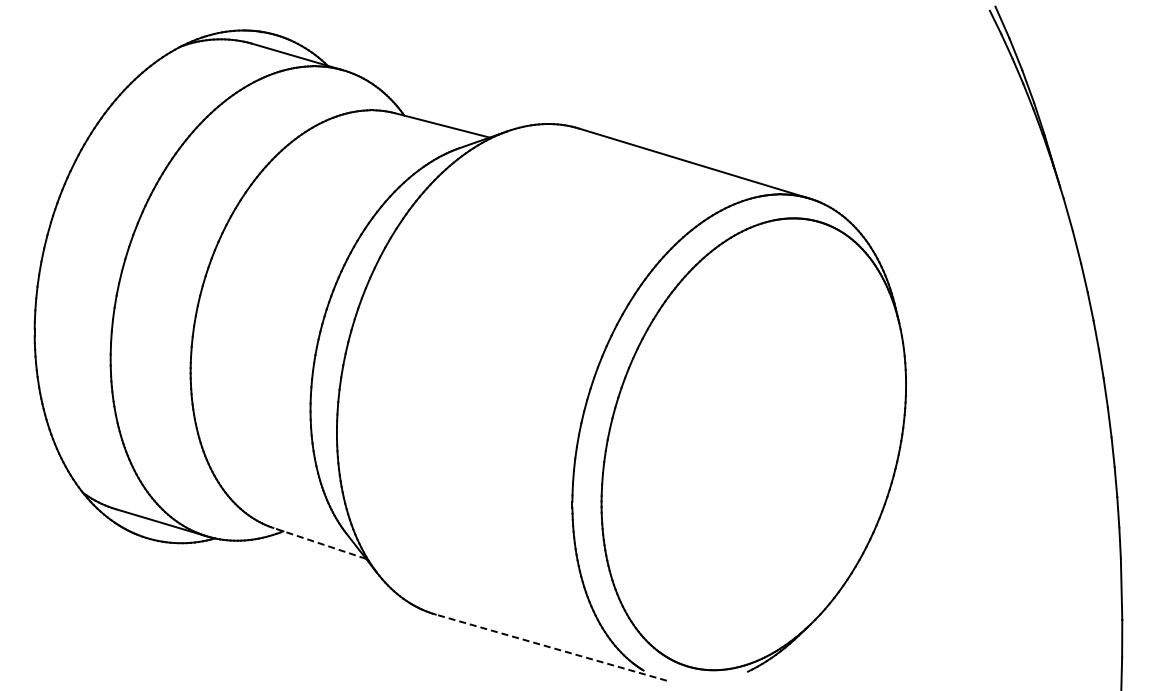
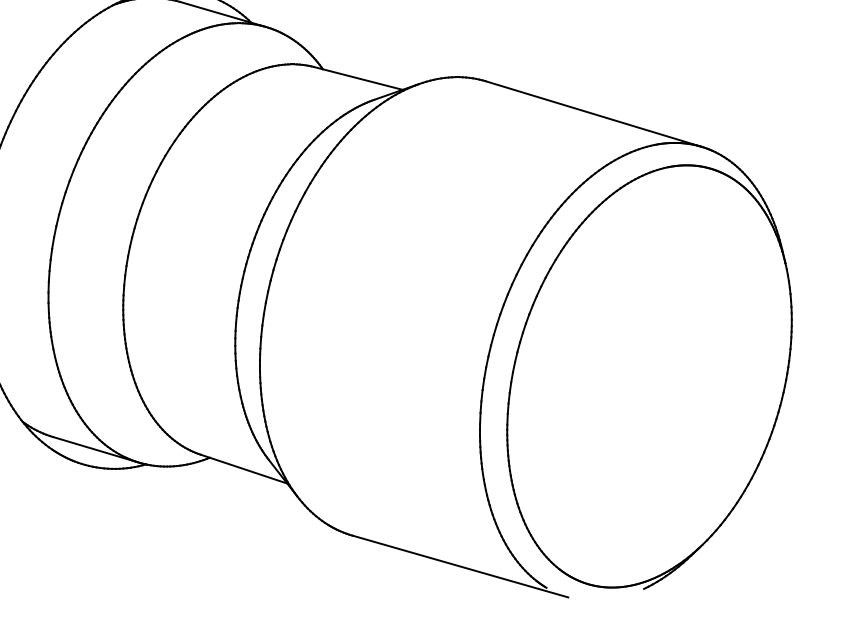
line: (319, 543) -> (243, 469), dashed -> solid
line: (550, 647) -> (459, 566), dashed -> solid

